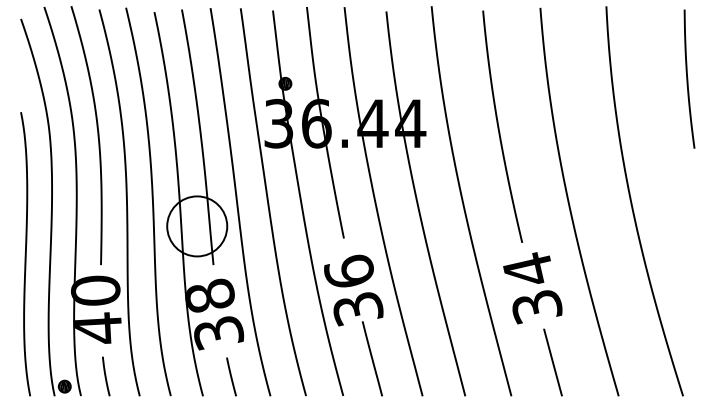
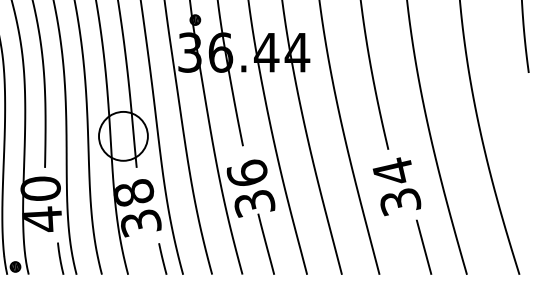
line: (552, 362) -> (423, 247), moved
line: (106, 376) -> (60, 258), moved
line: (231, 376) -> (162, 258), moved

